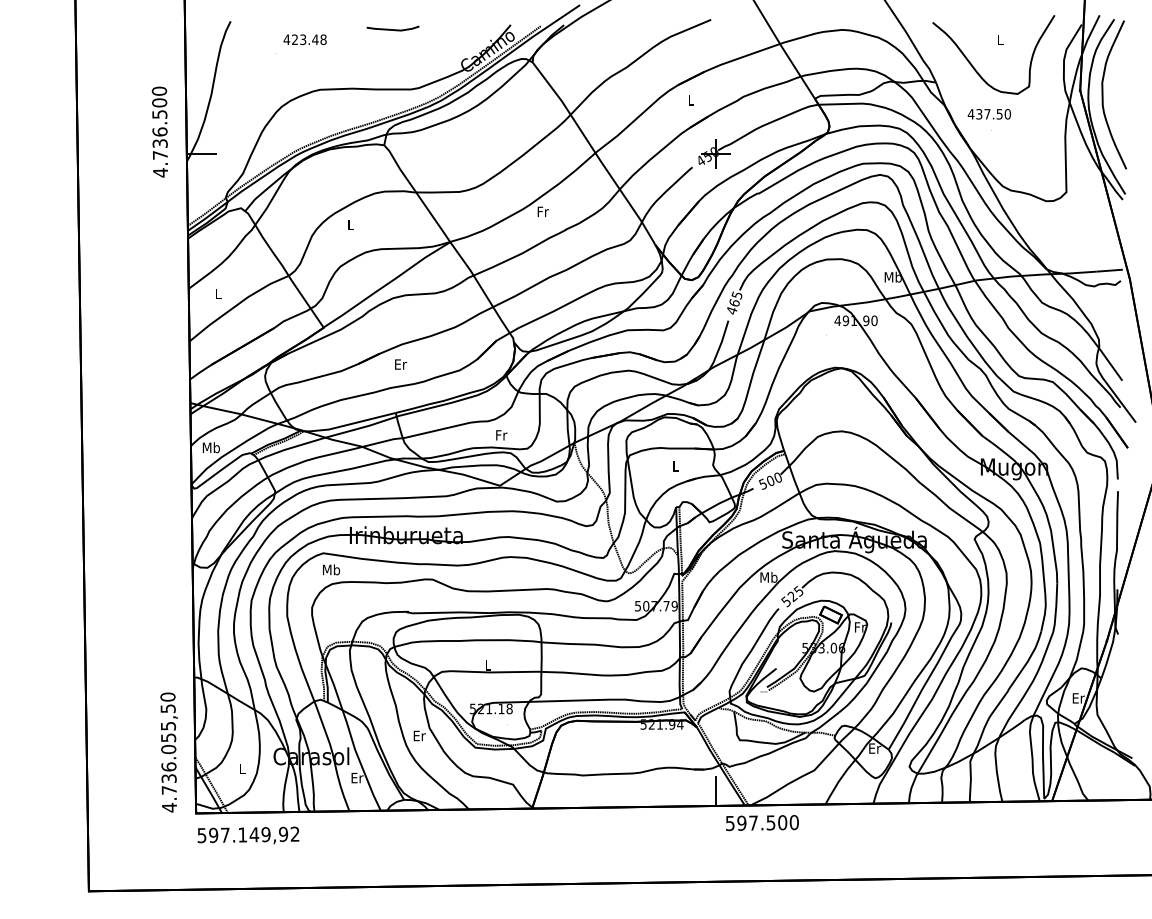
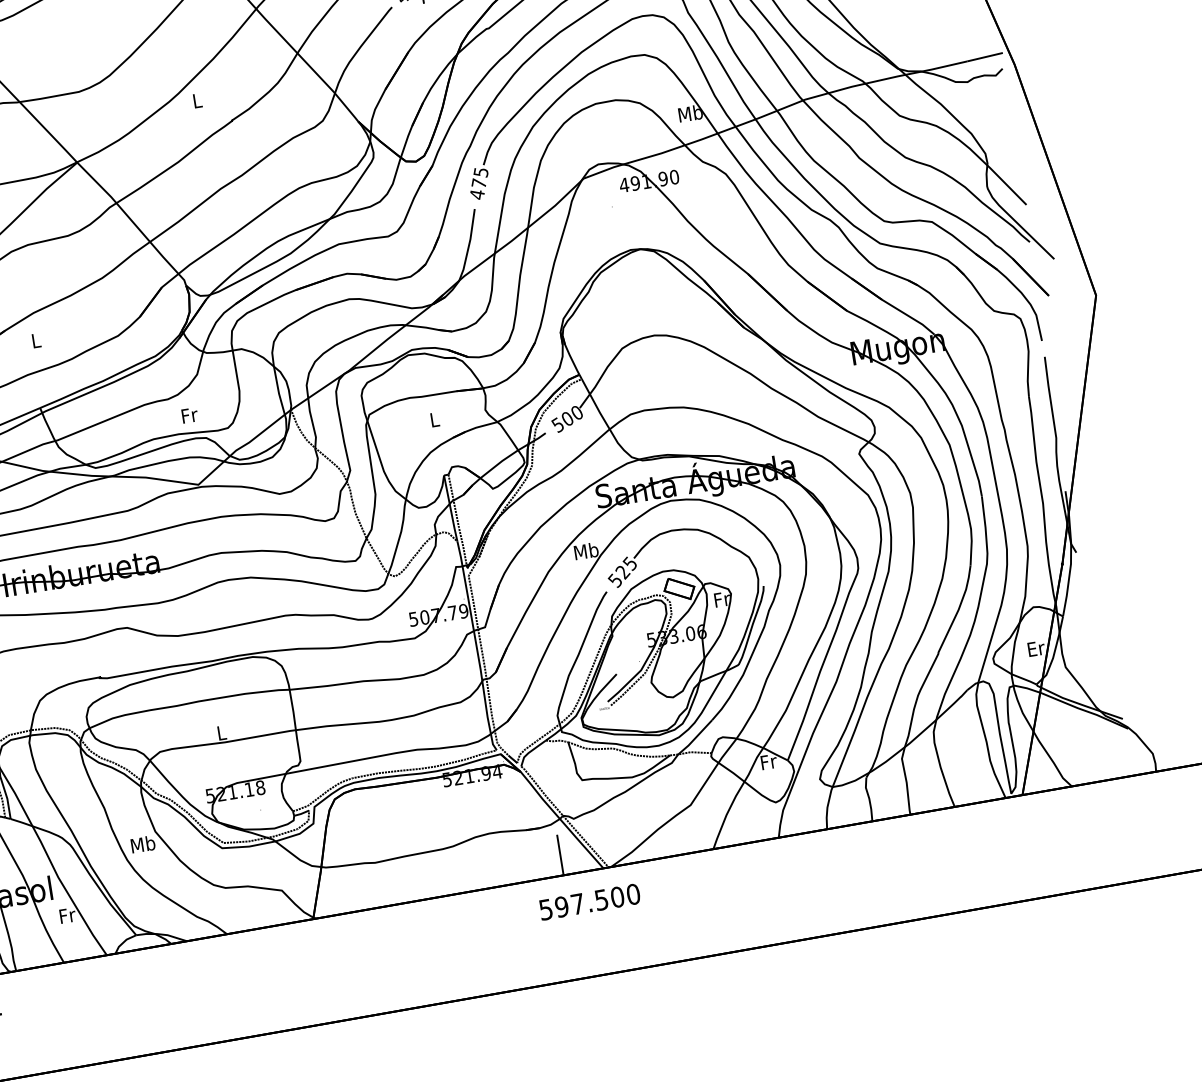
text: (543, 211) -> (197, 100), Fr -> L
text: (733, 302) -> (477, 183), 465 -> 475
text: (401, 364) -> (37, 340), Er -> L
text: (418, 735) -> (141, 844), Er -> Mb
text: (875, 748) -> (769, 761), Er -> Fr
text: (357, 778) -> (67, 916), Er -> Fr
text: (762, 823) -> (590, 902), moved

